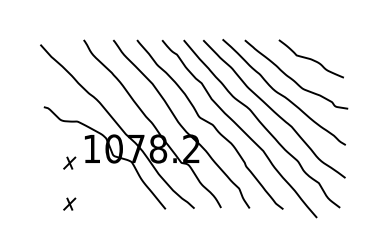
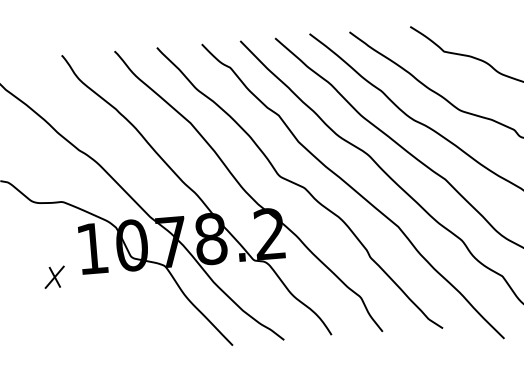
part: (69, 203) -> (60, 349), removed

